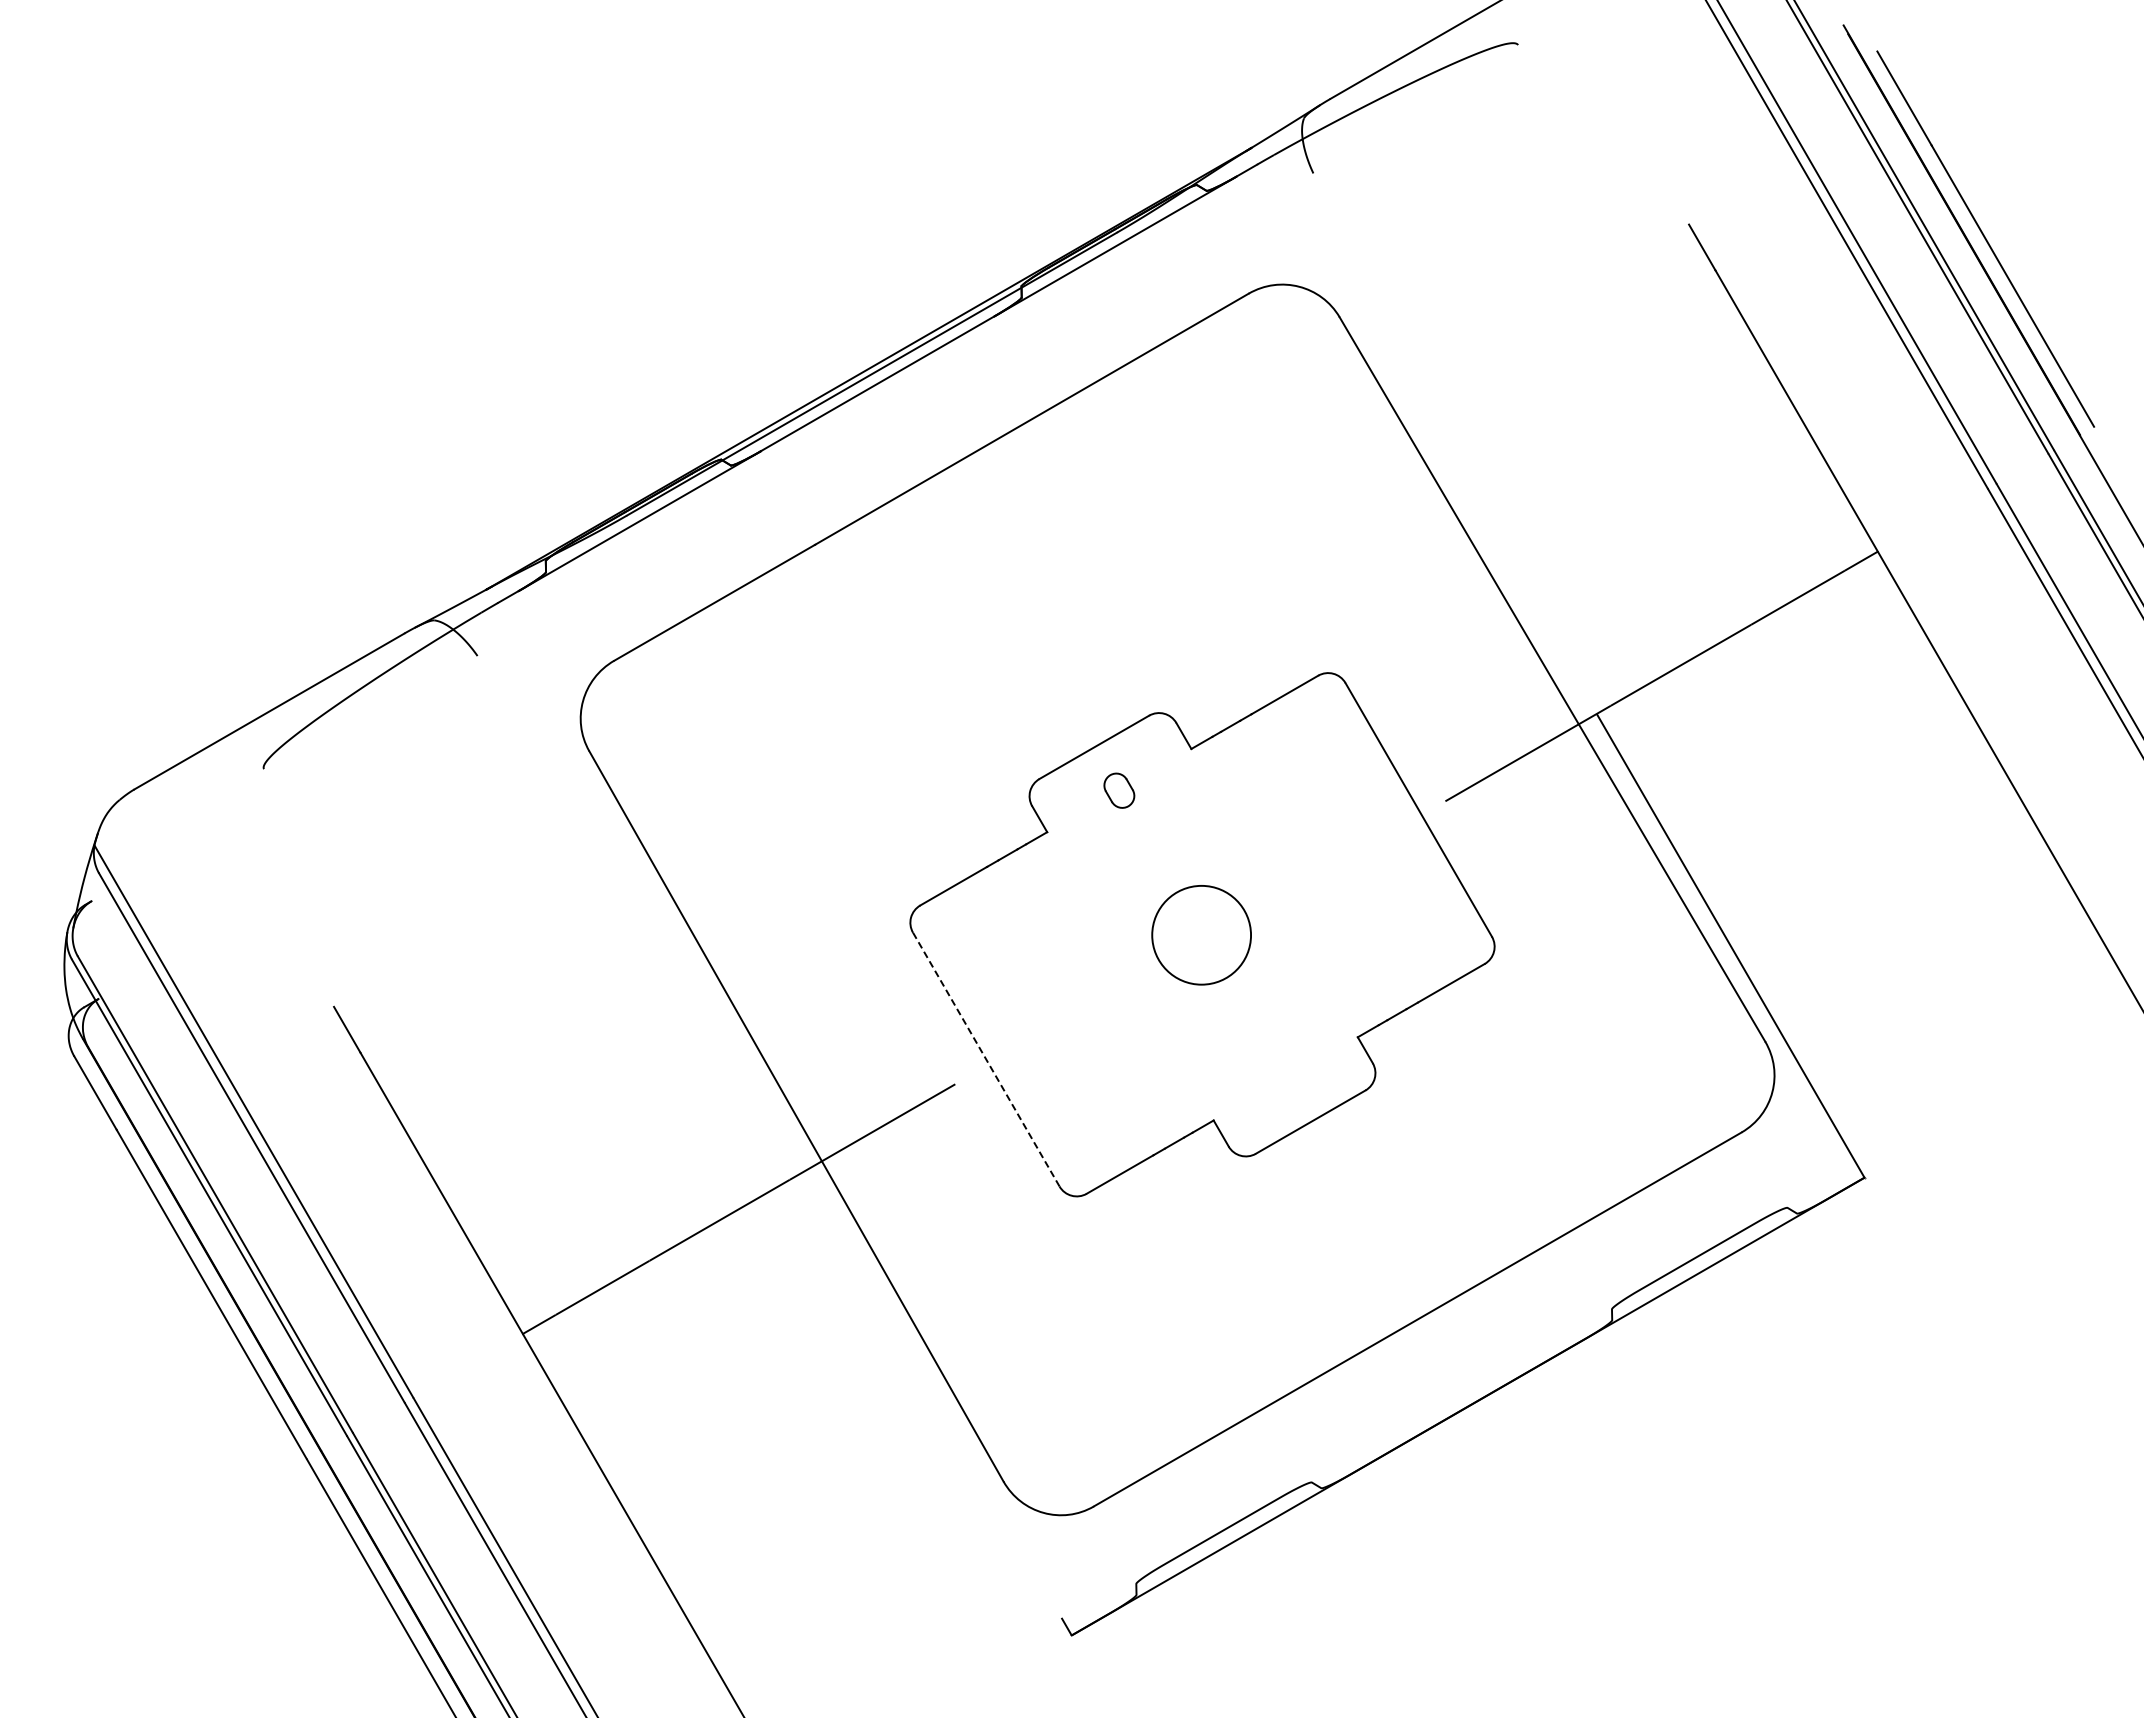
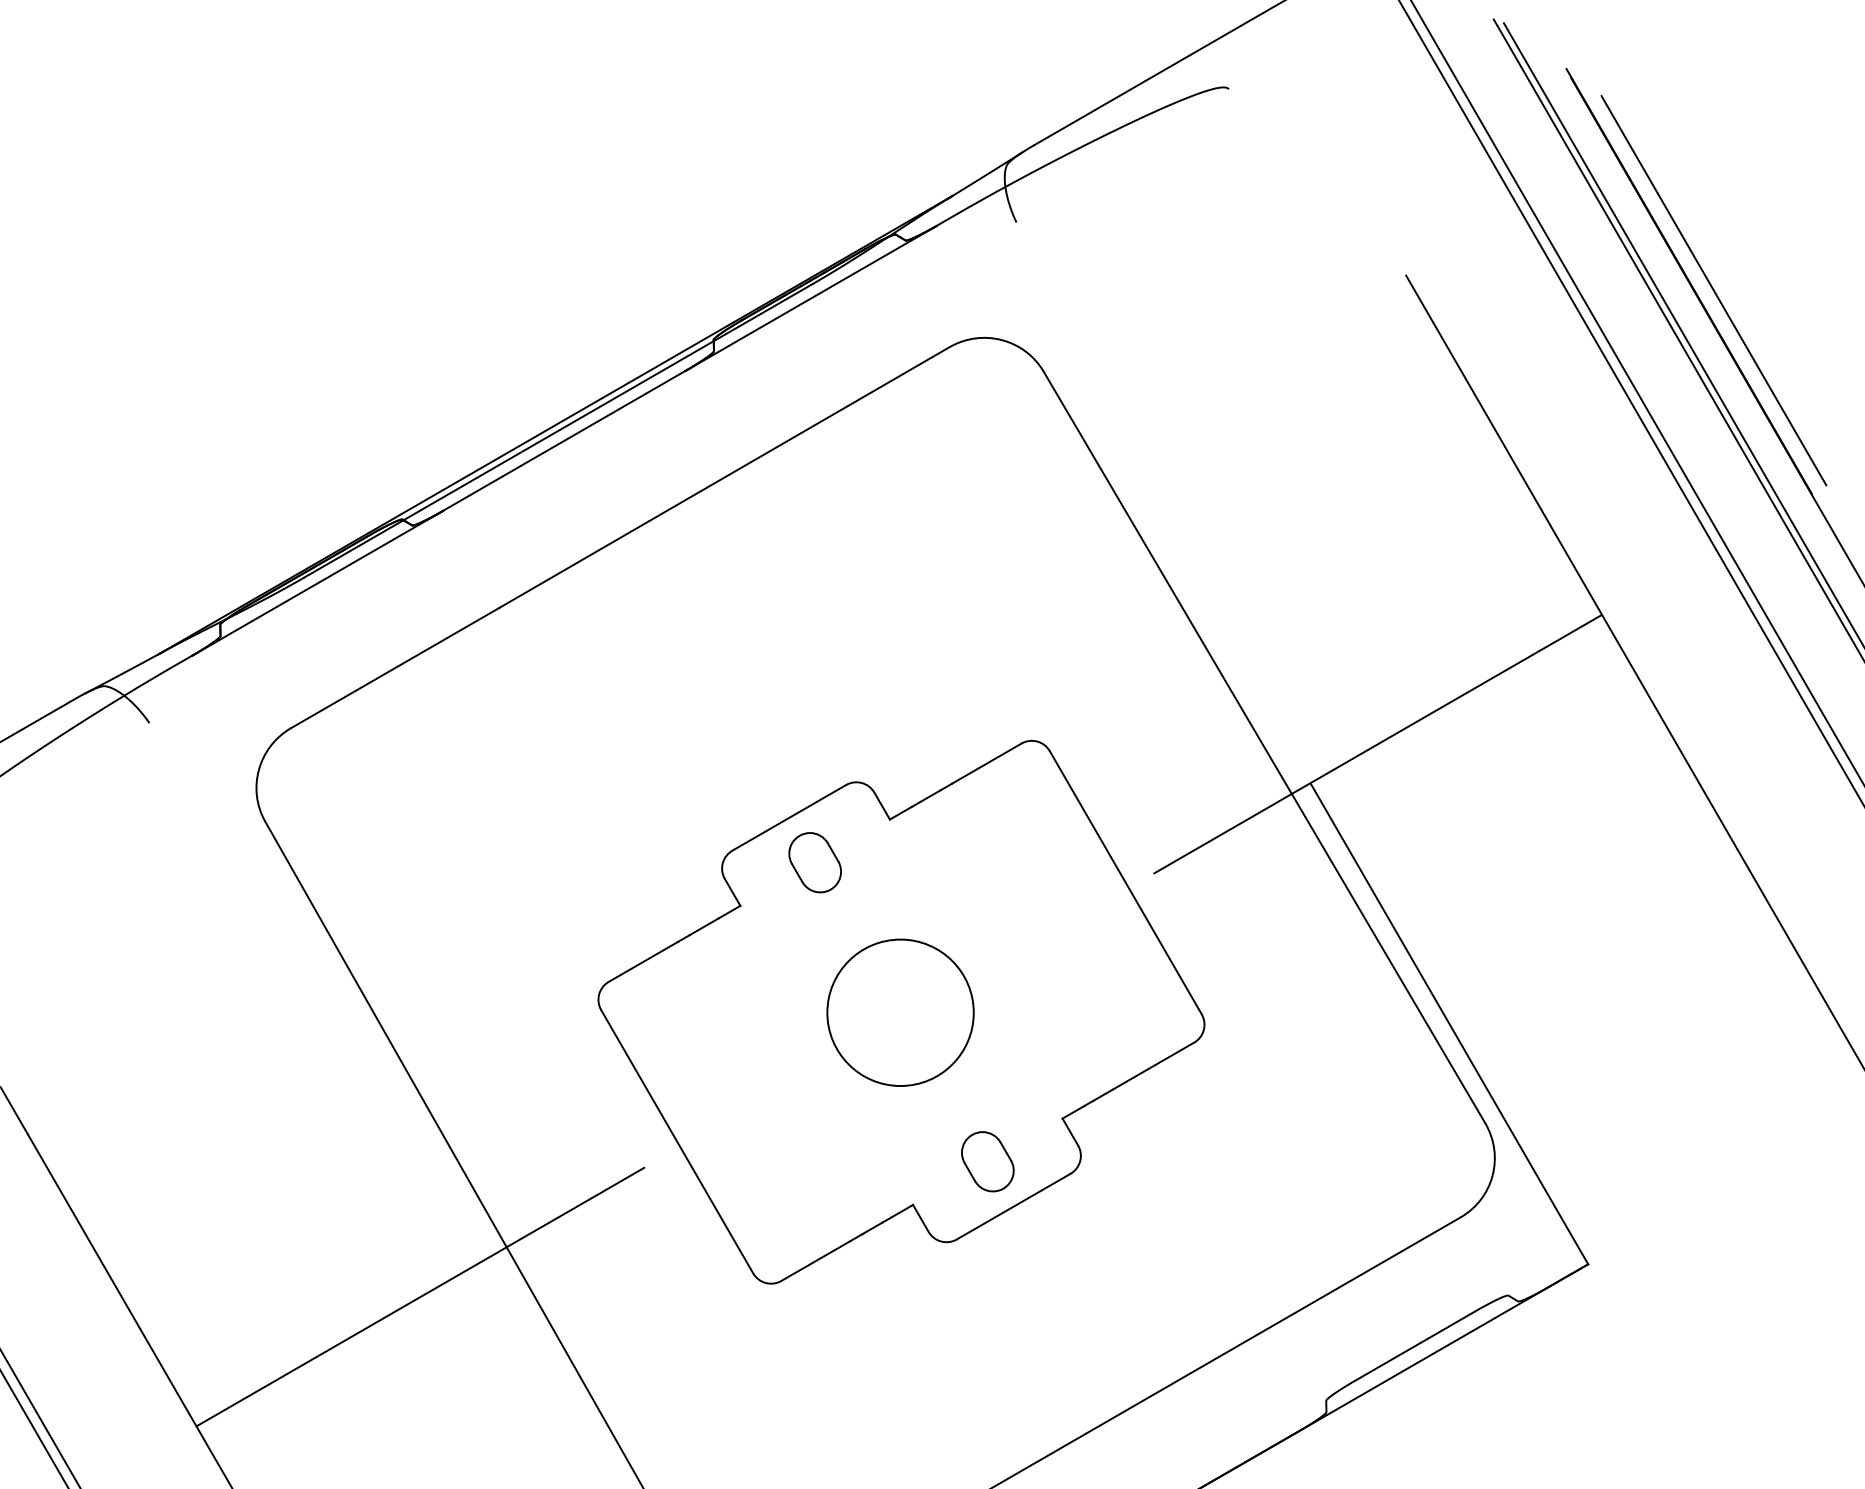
part: (1119, 790) -> (815, 862), size x1.67
circle: (1201, 934) -> (900, 1011), size x1.43
line: (986, 1060) -> (677, 1142), dashed -> solid
part: (1285, 1078) -> (987, 1161), added

